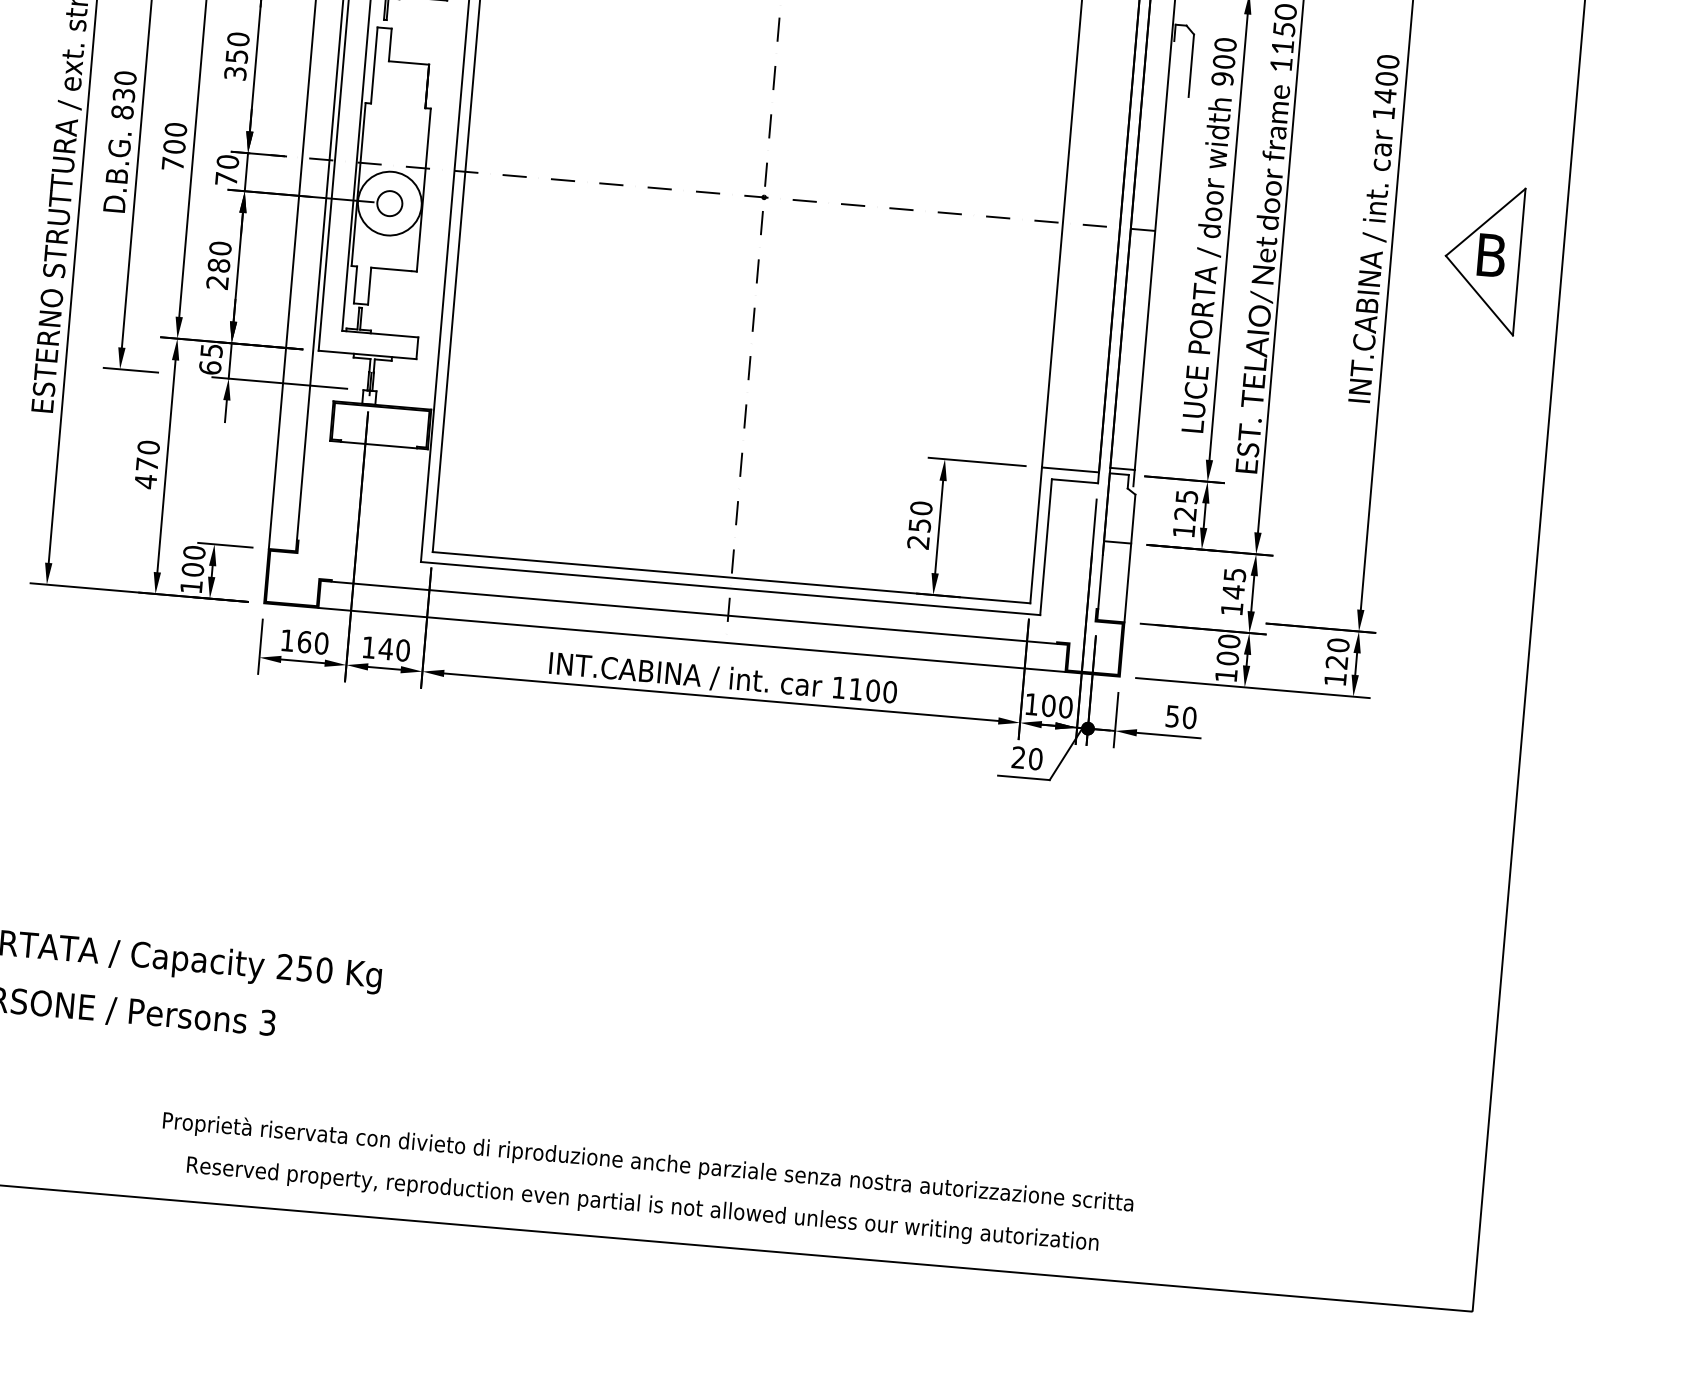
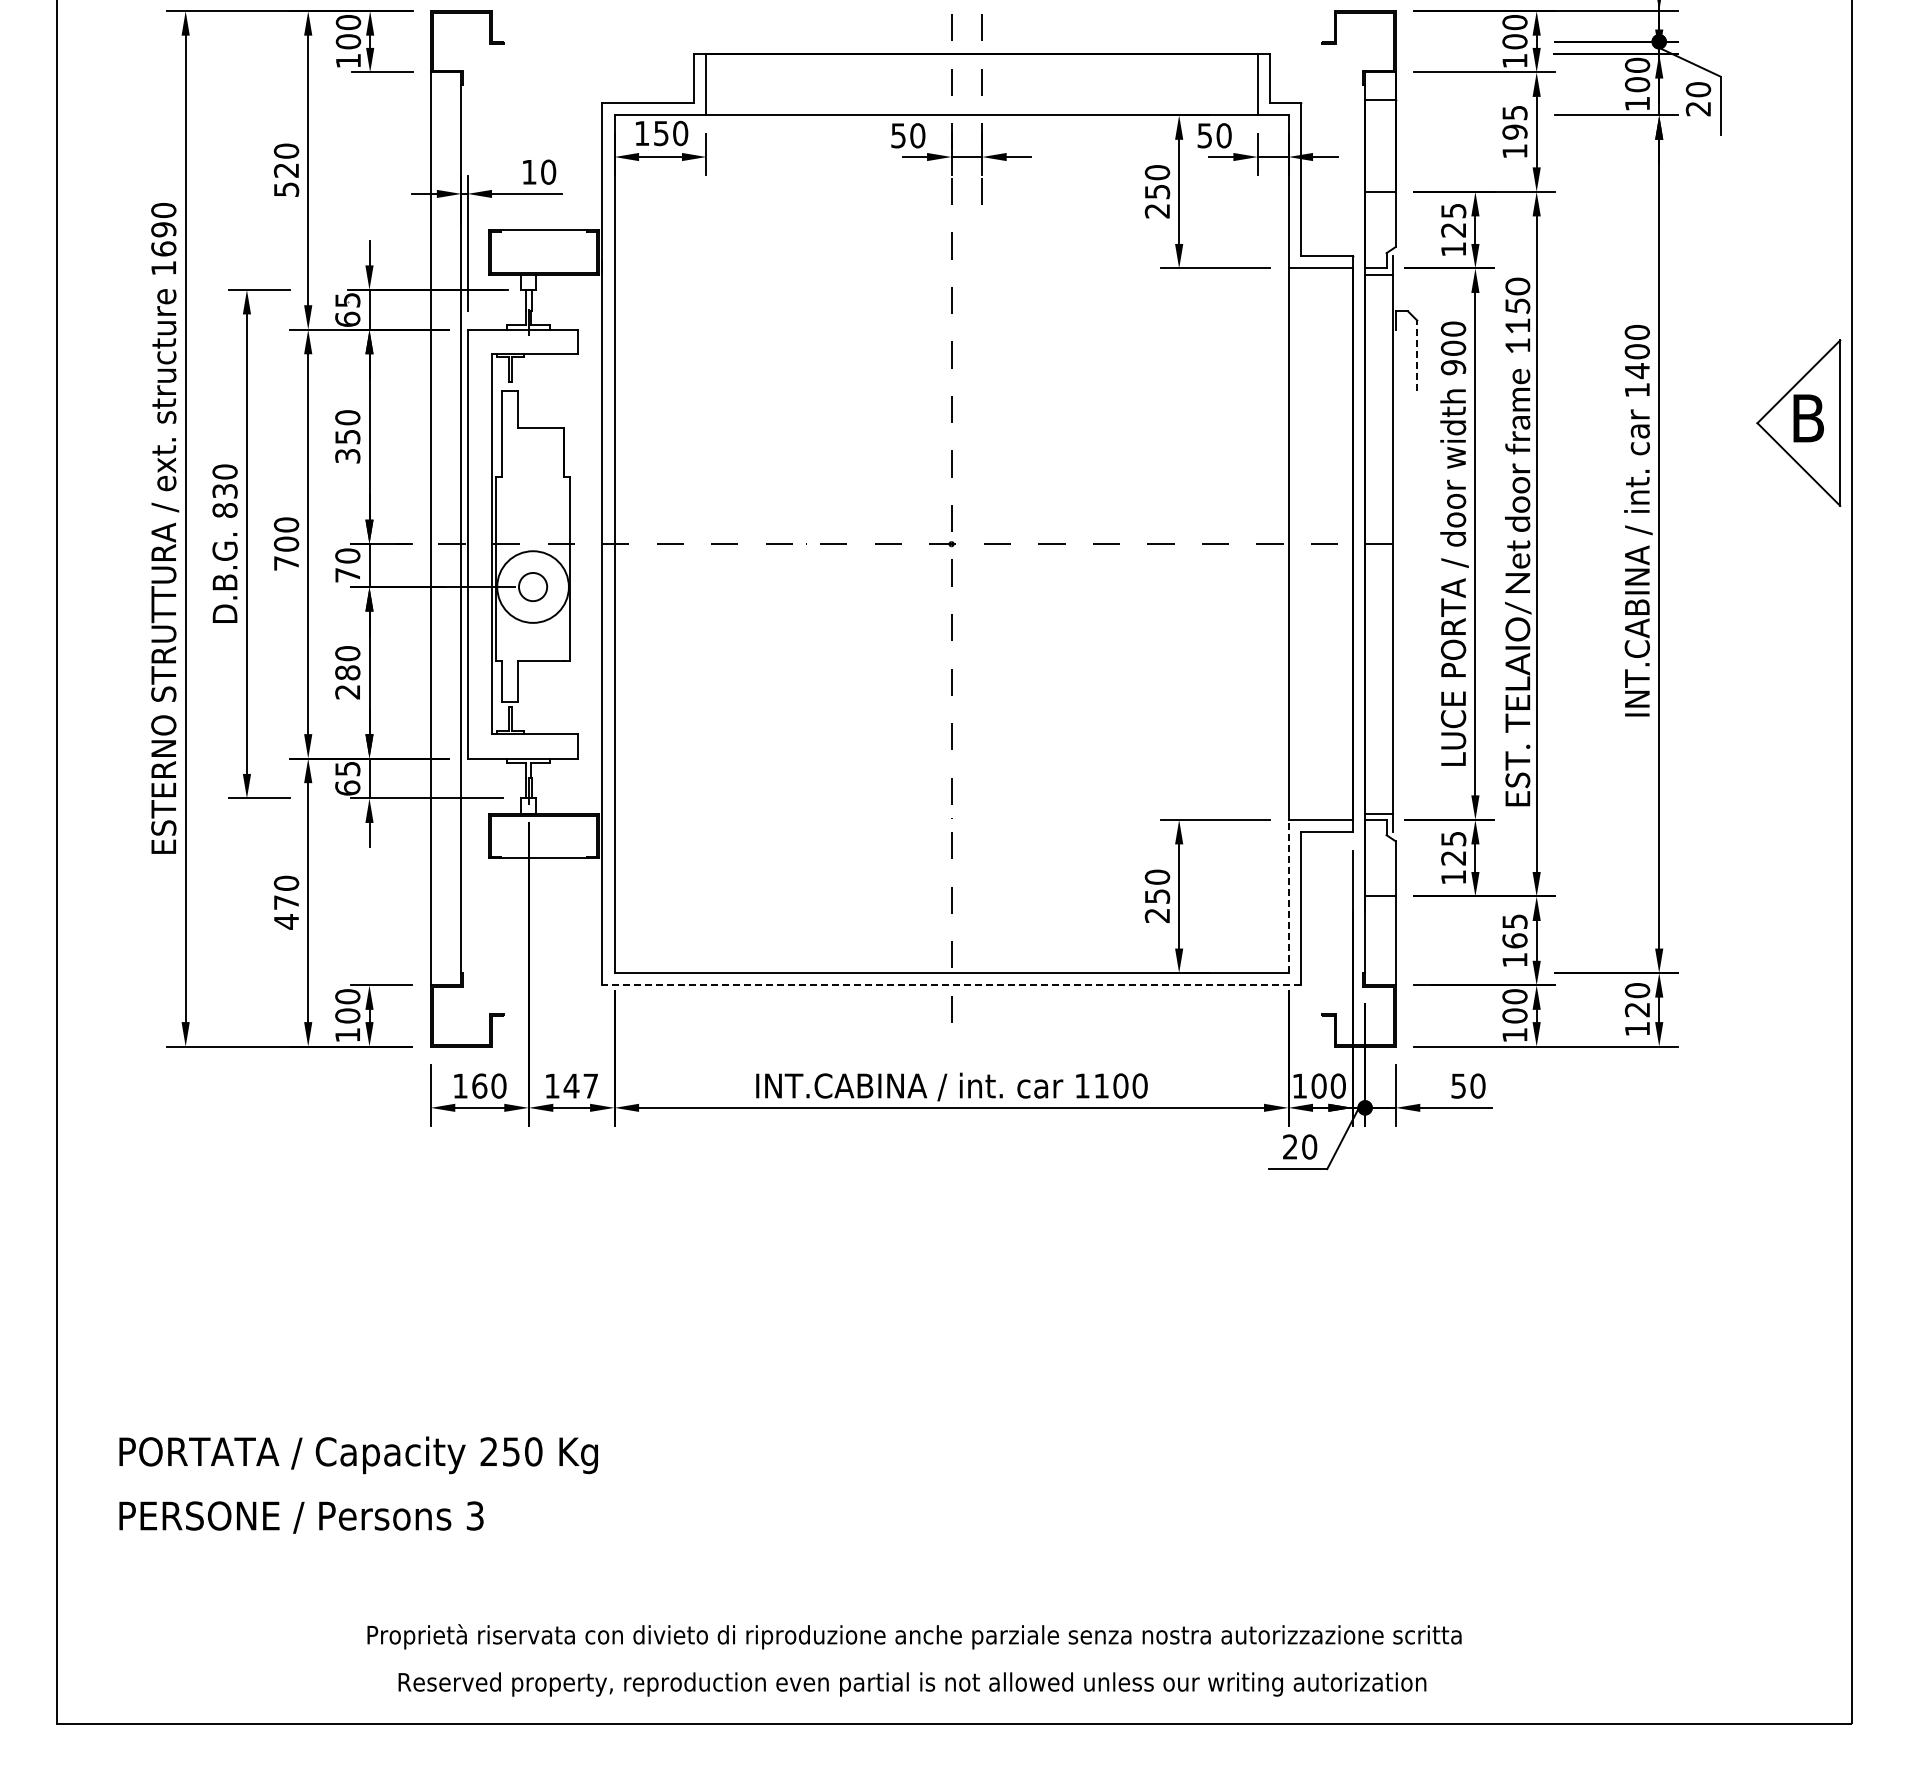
line: (1191, 65) -> (1417, 355), solid -> dashed
part: (1482, 258) -> (1798, 422), moved
line: (1036, 535) -> (1288, 896), solid -> dashed
line: (730, 588) -> (951, 985), solid -> dashed
text: (1233, 591) -> (1514, 940), 145 -> 165
line: (694, 612) -> (913, 1015), removed
line: (692, 639) -> (913, 1046), removed
text: (402, 649) -> (590, 1085), 140 -> 147

